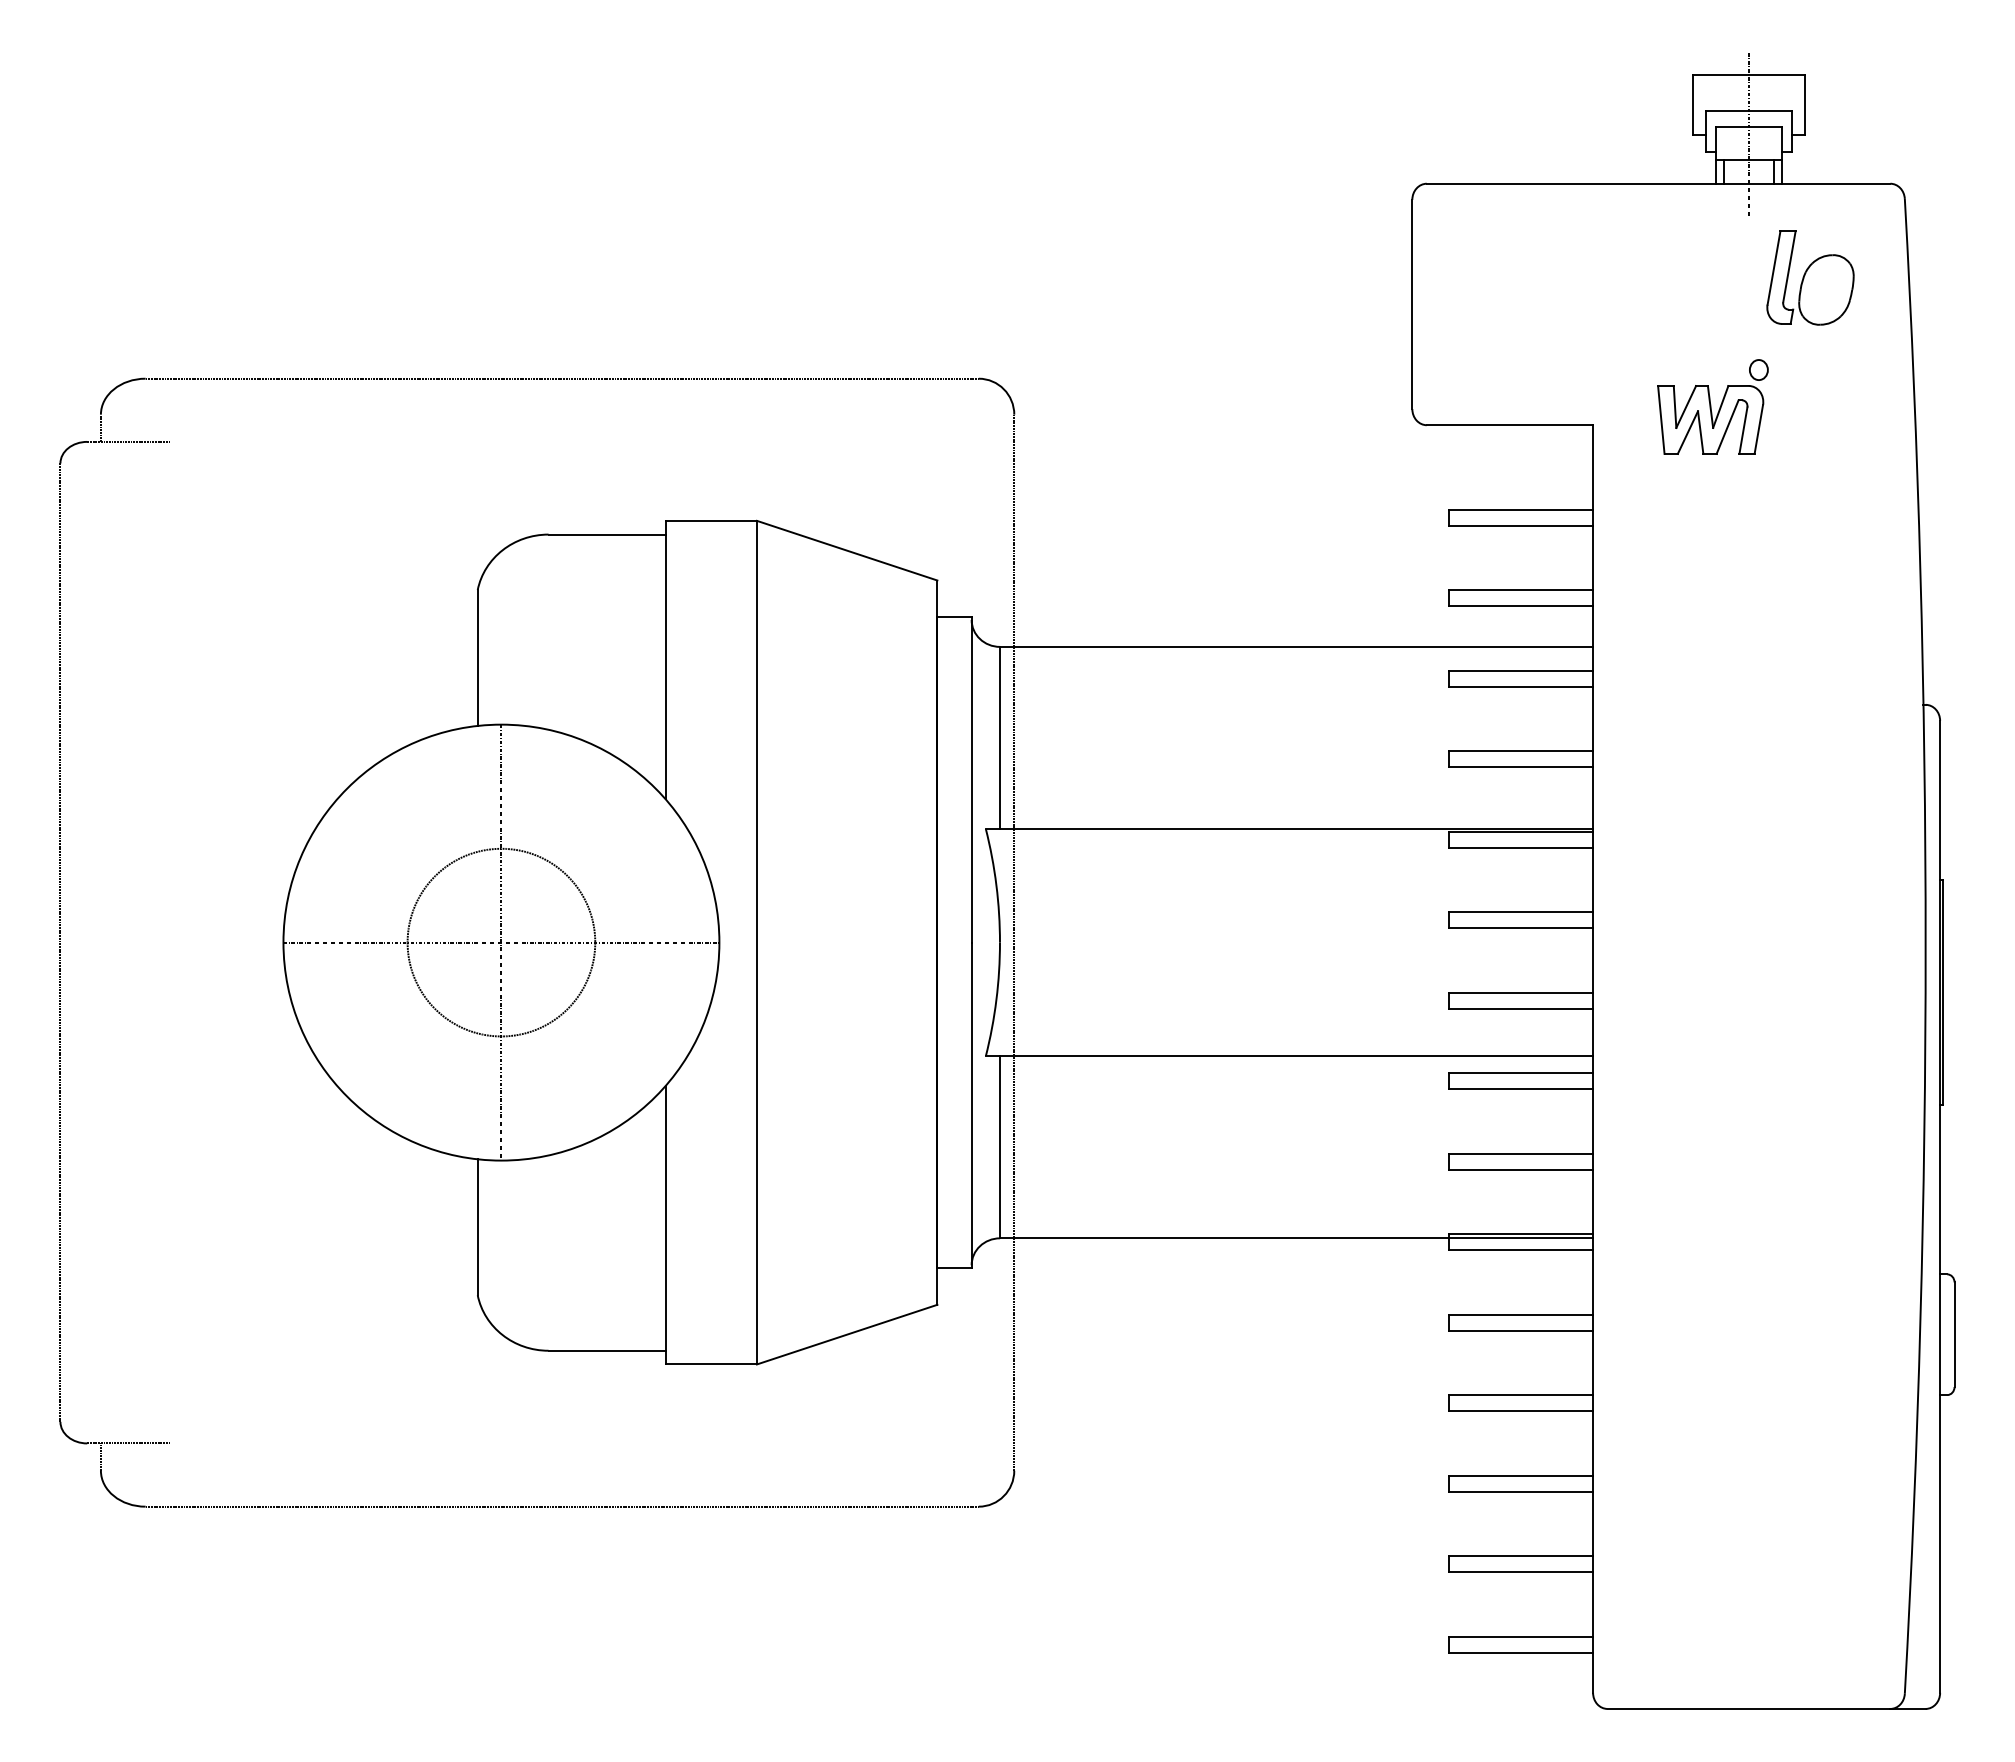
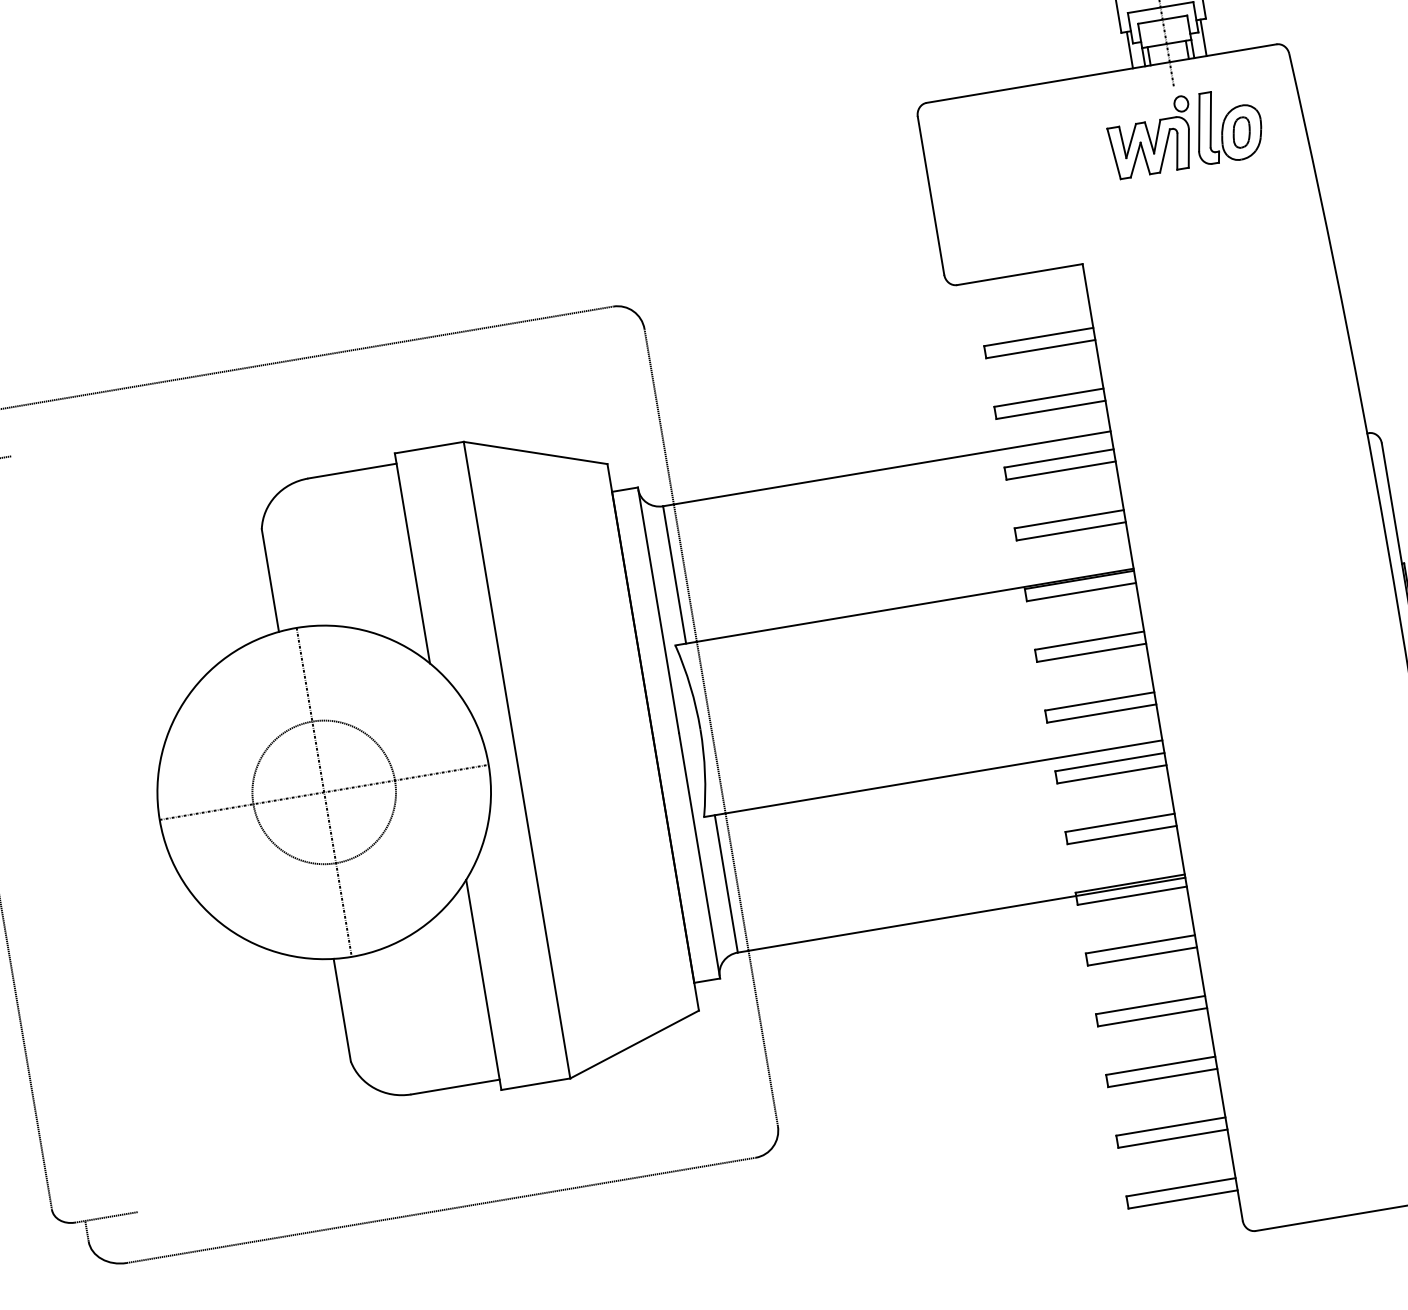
line: (1700, 159) -> (1130, 50), added
line: (1797, 159) -> (1203, 37), added
part: (1825, 289) -> (1240, 132), added
part: (1712, 406) -> (1150, 137), moved

